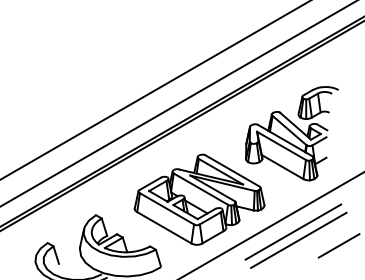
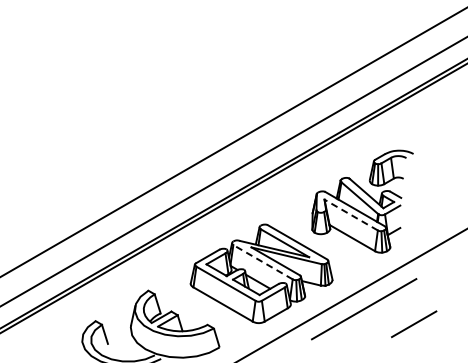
line: (281, 146) -> (351, 215), solid -> dashed
line: (200, 189) -> (262, 262), solid -> dashed
line: (298, 240) -> (369, 318), removed

